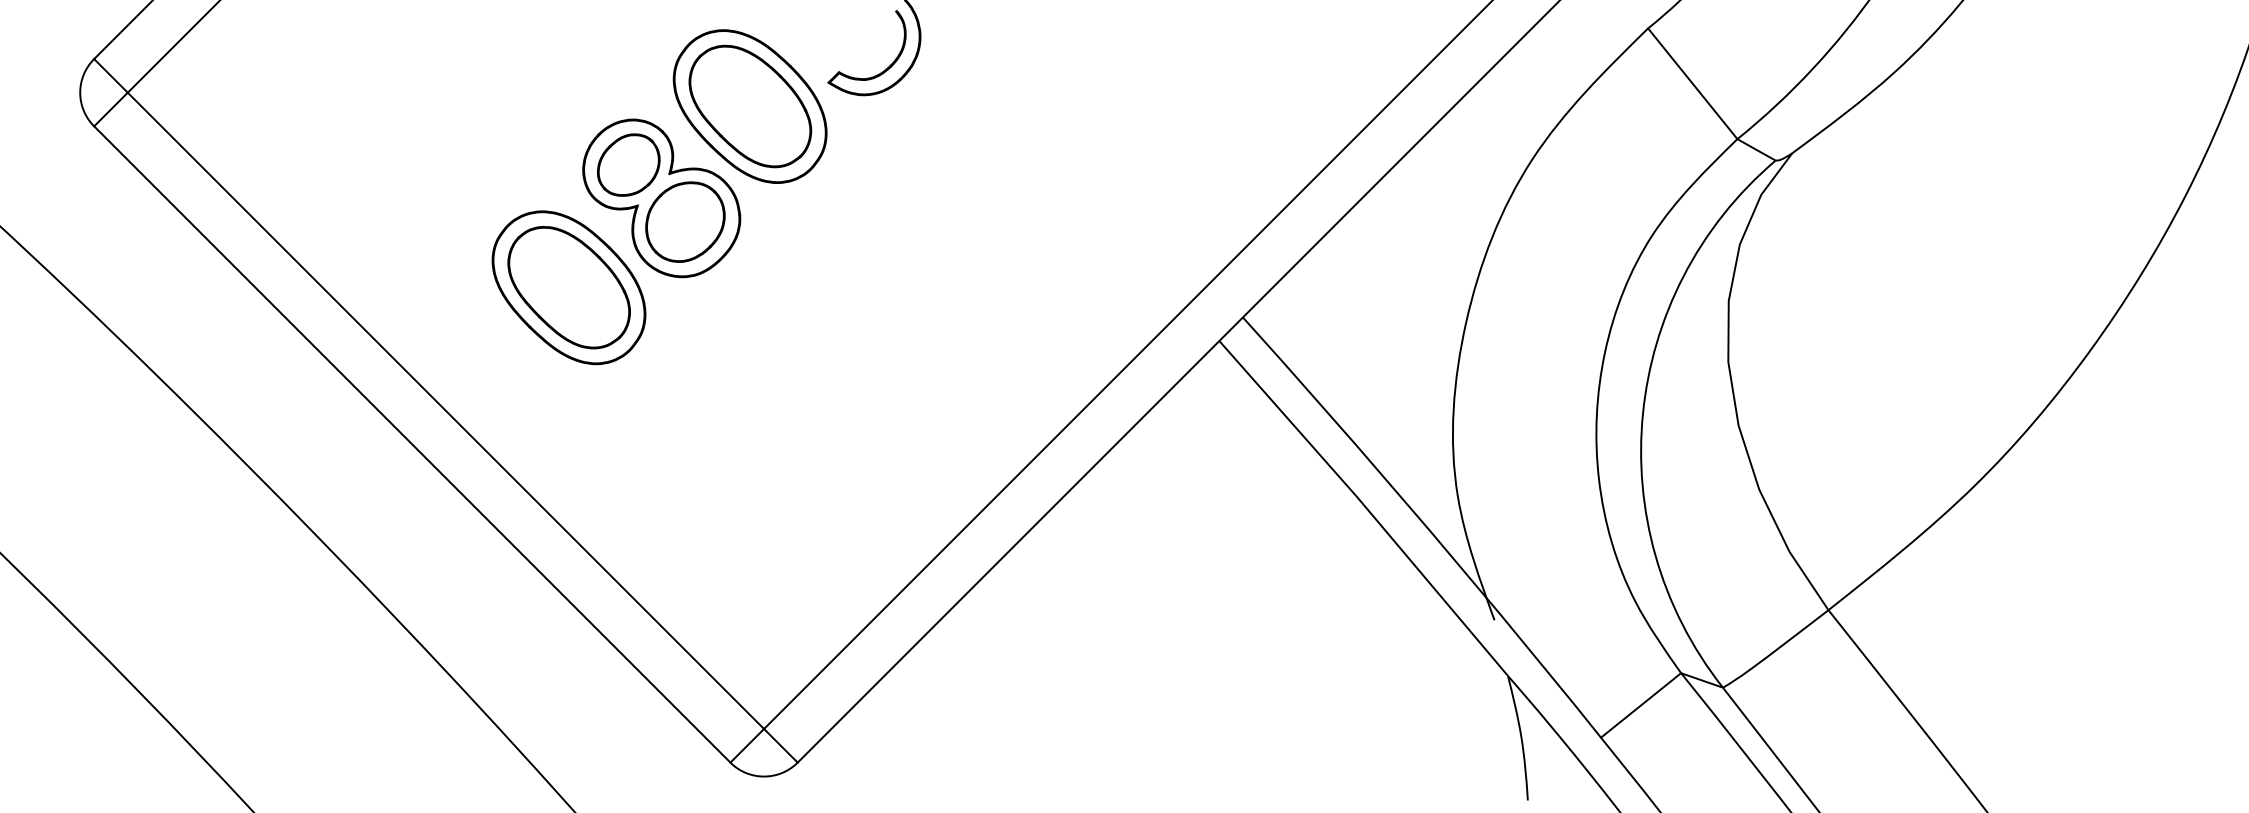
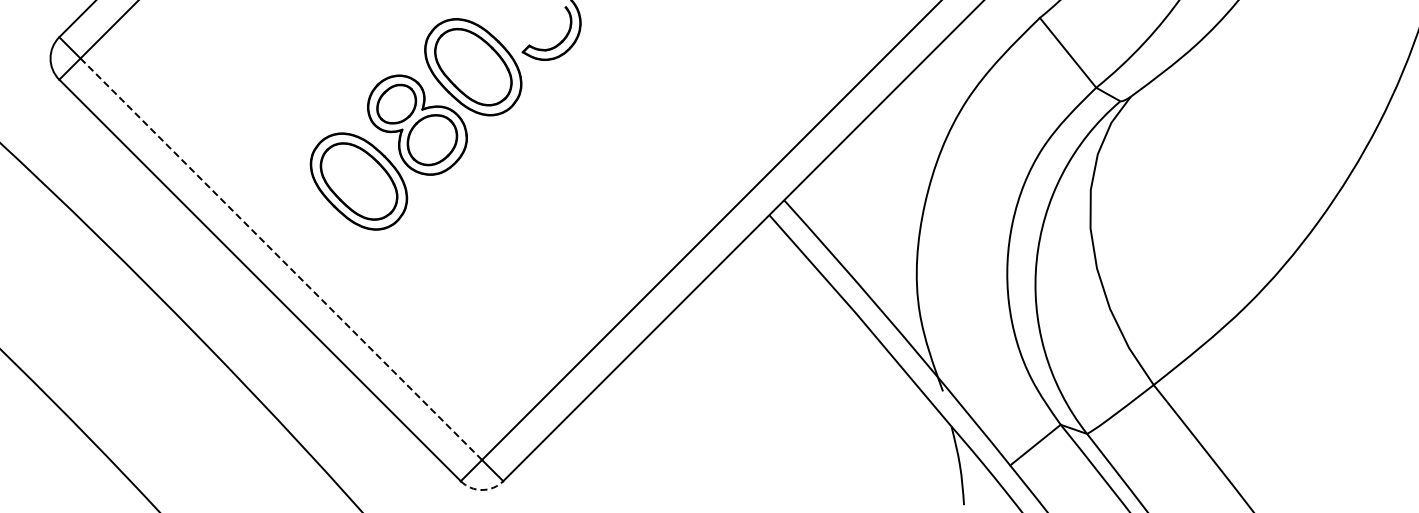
line: (446, 411) -> (281, 259), solid -> dashed
arc: (764, 777) -> (482, 490), solid -> dashed

